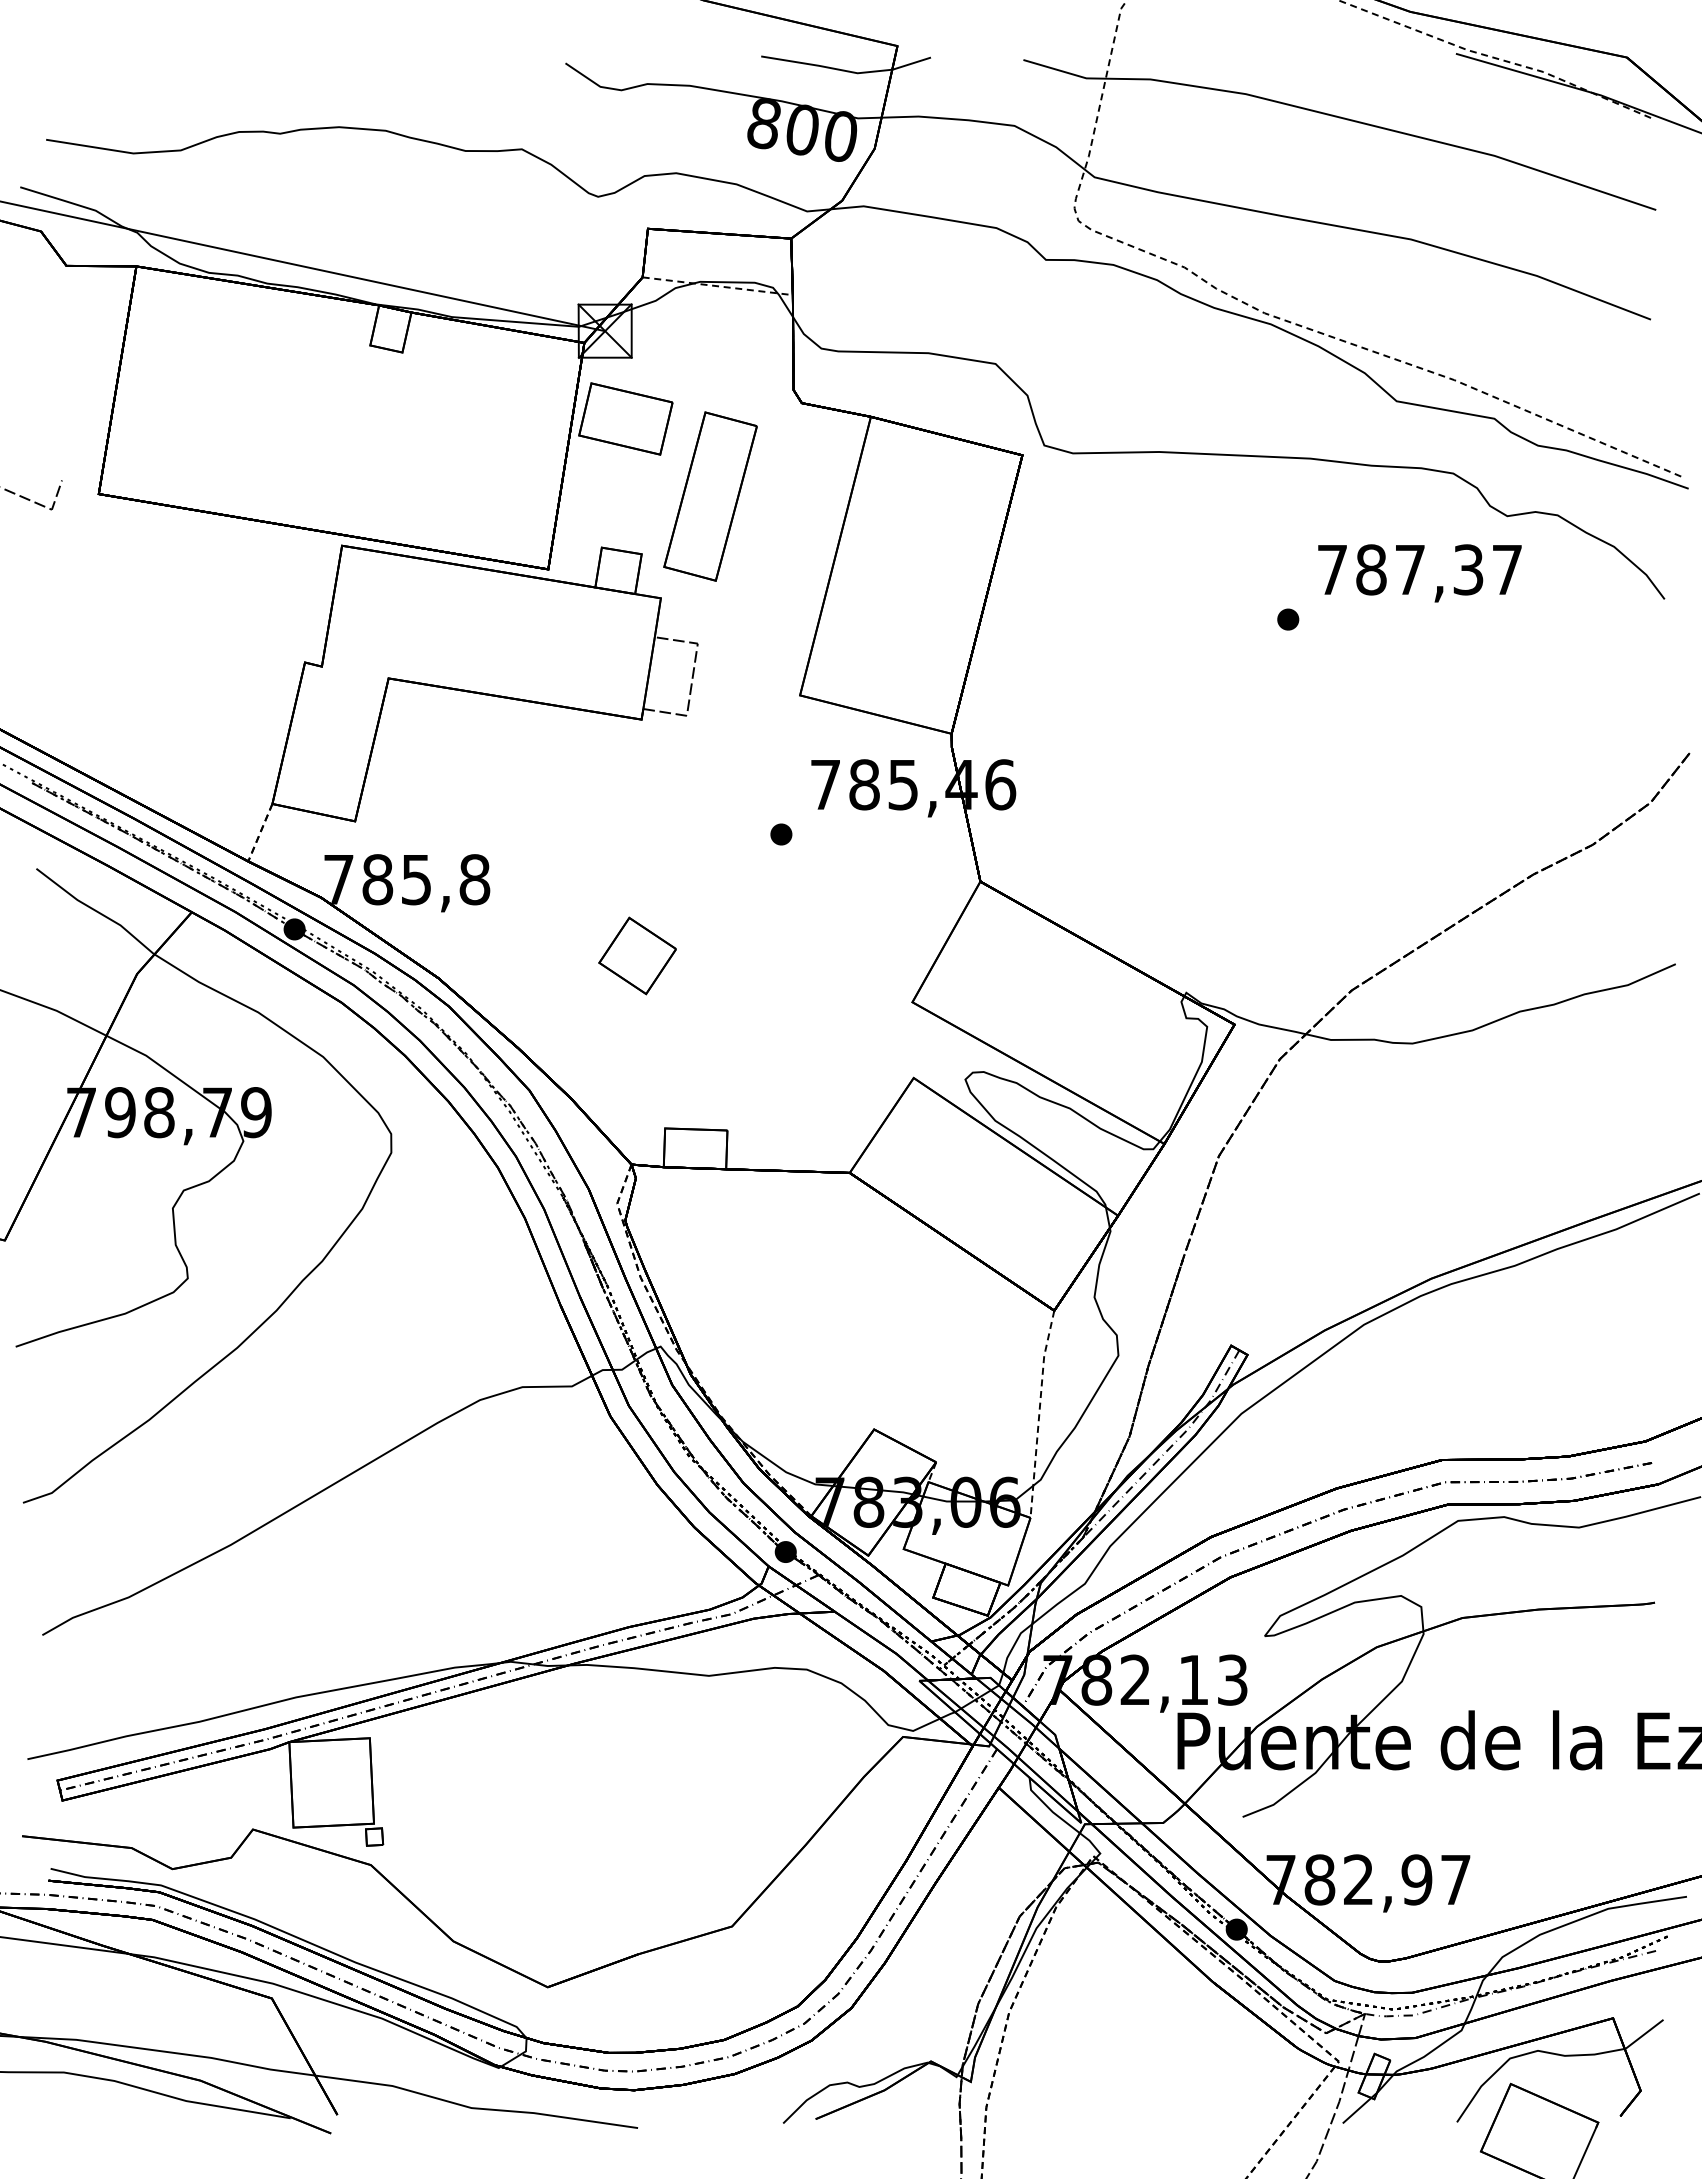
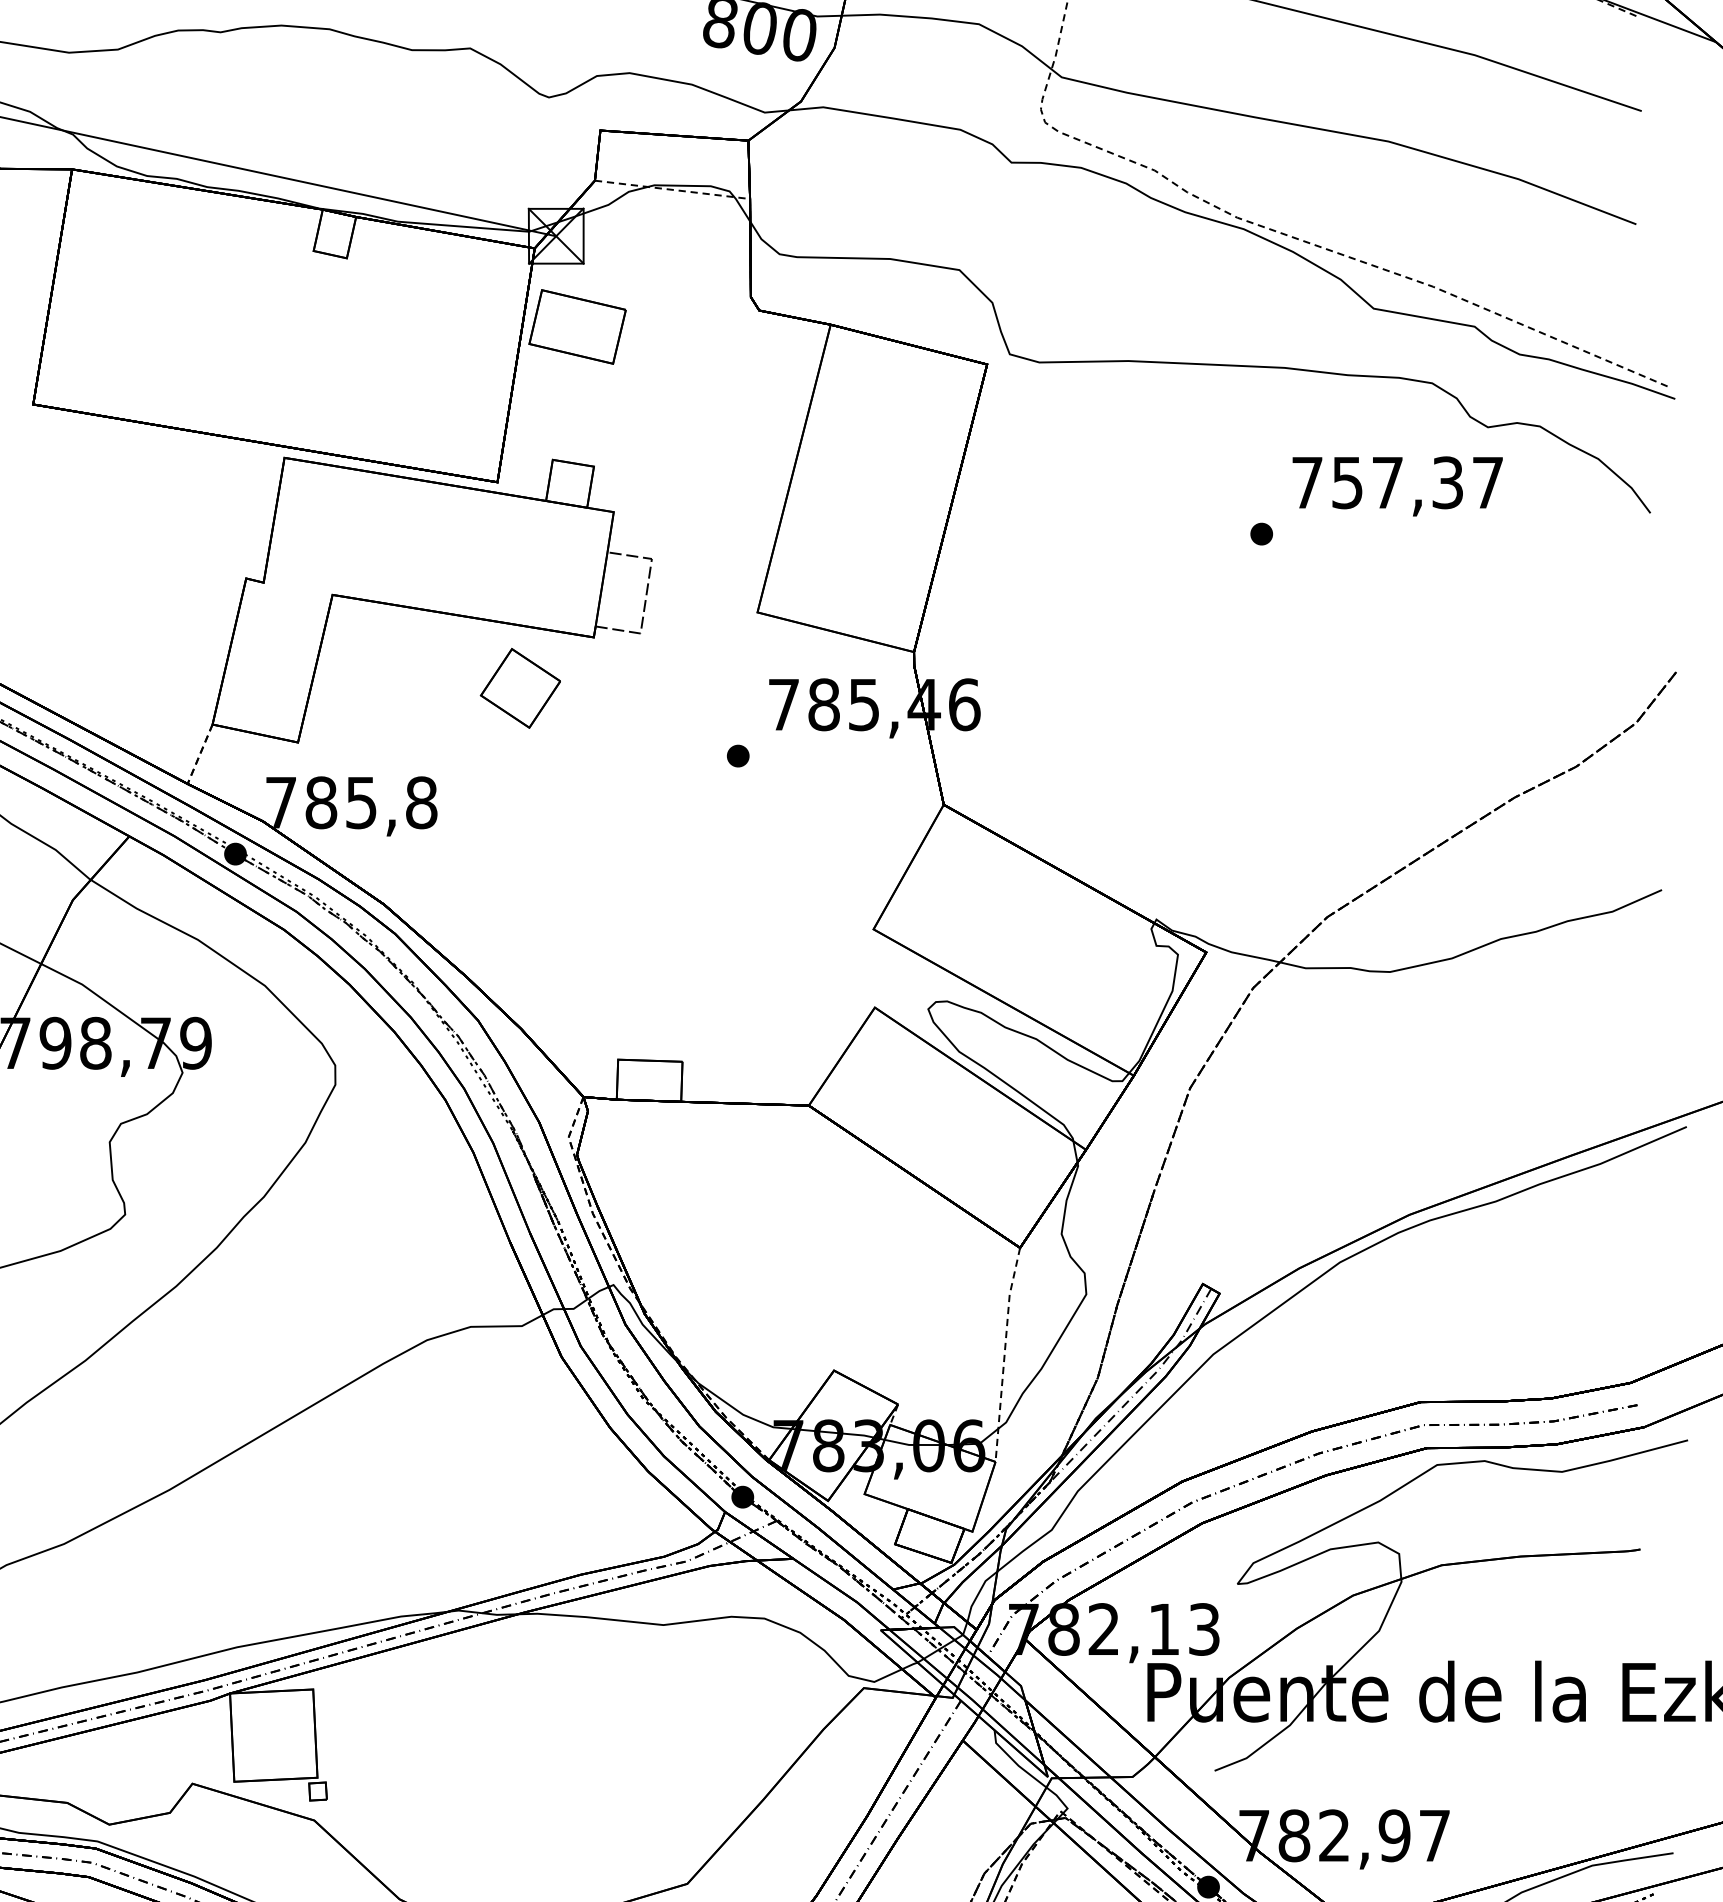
part: (710, 496) -> (665, 407), removed
text: (1371, 569) -> (1347, 482), 787,37 -> 757,37
part: (637, 955) -> (520, 687), moved

